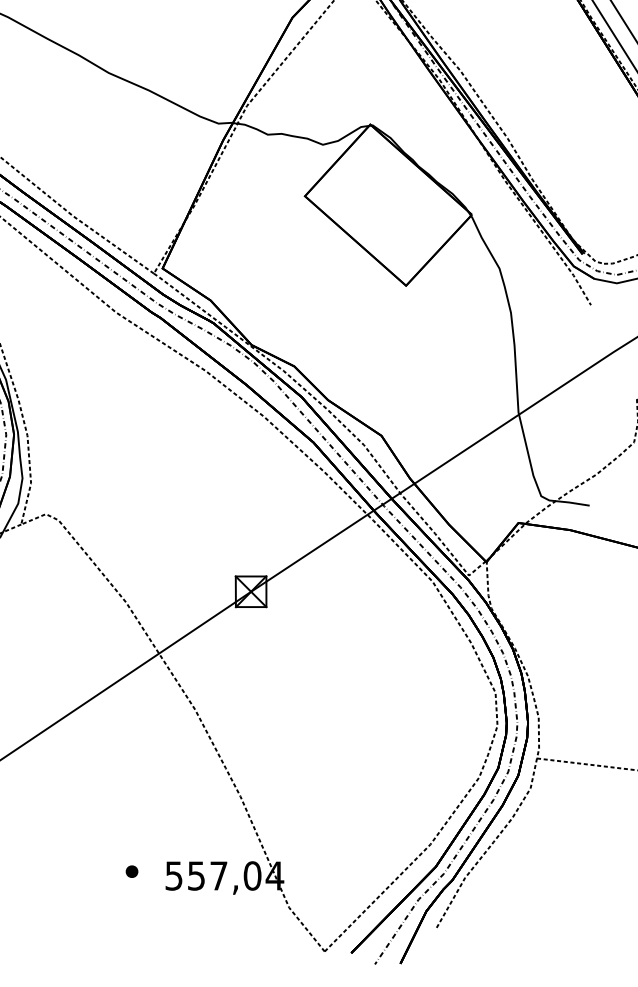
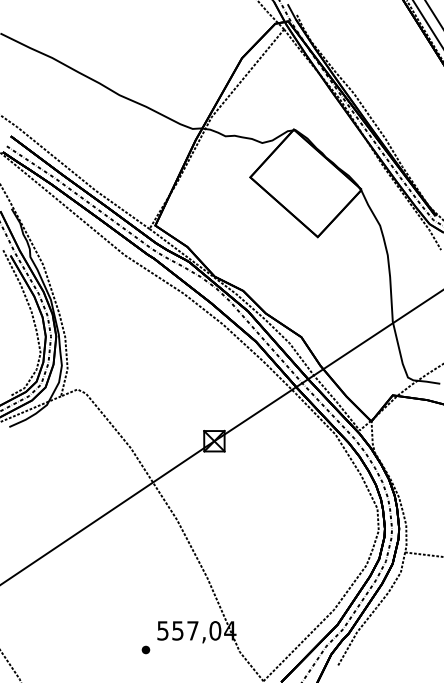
part: (131, 870) -> (145, 649), moved

